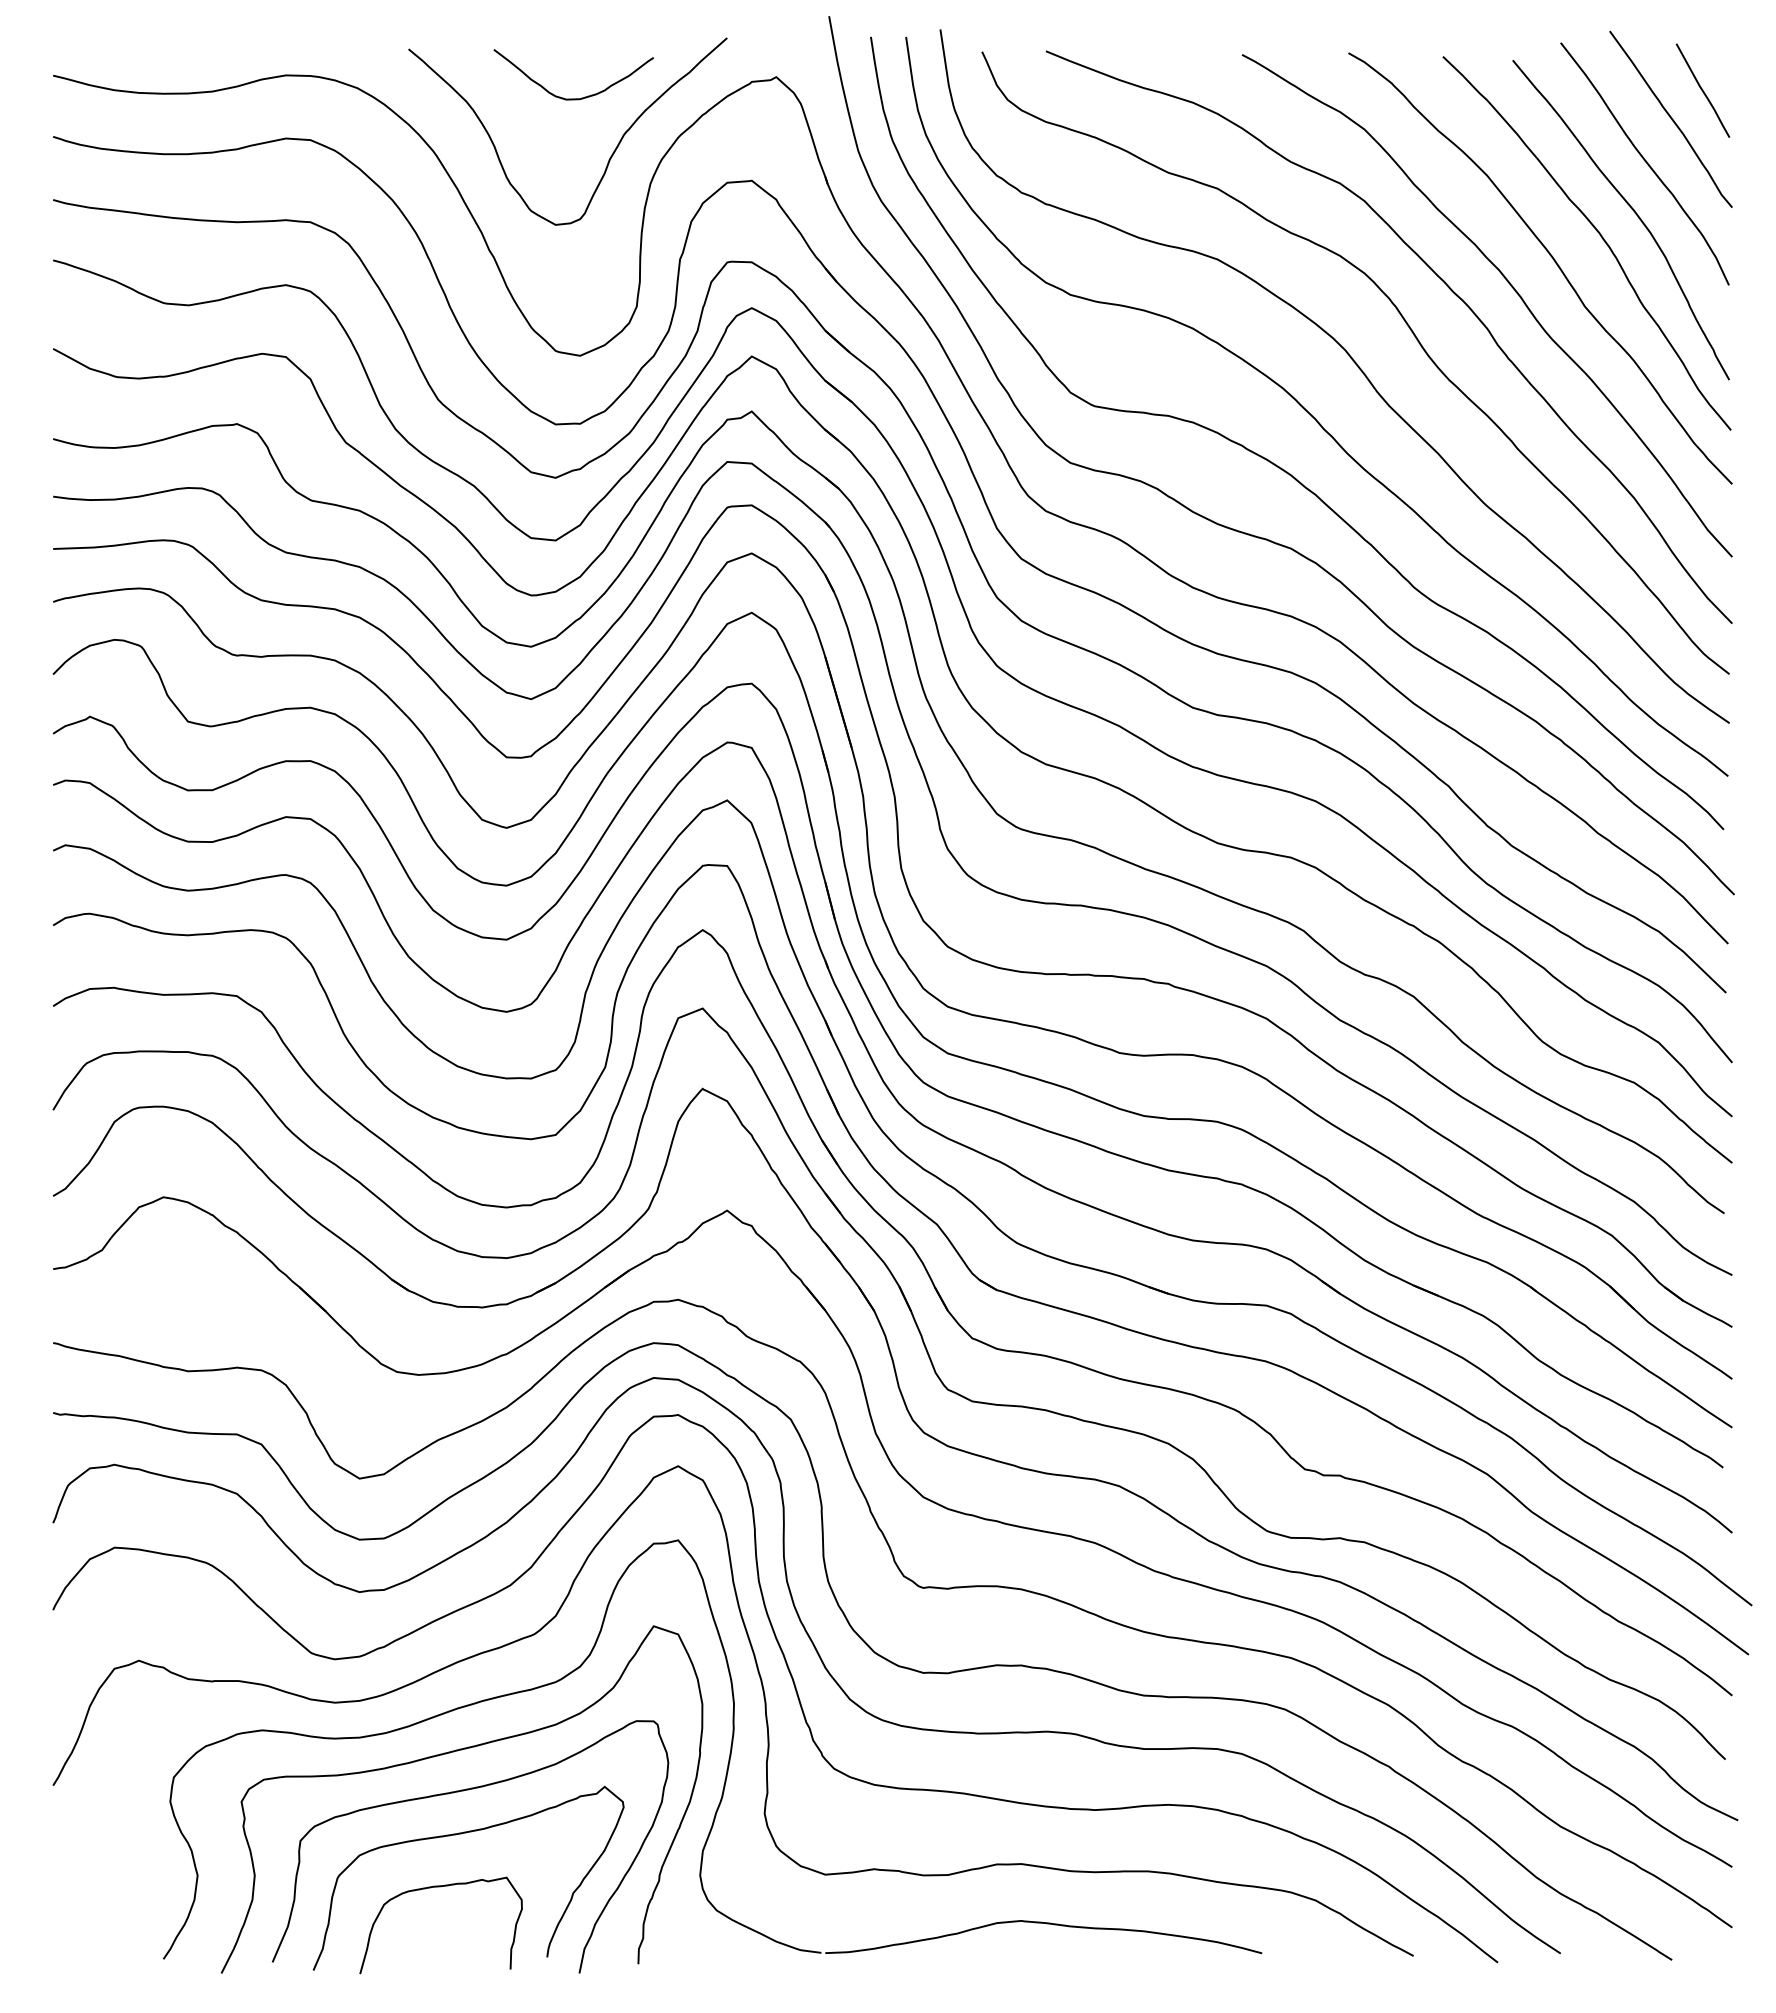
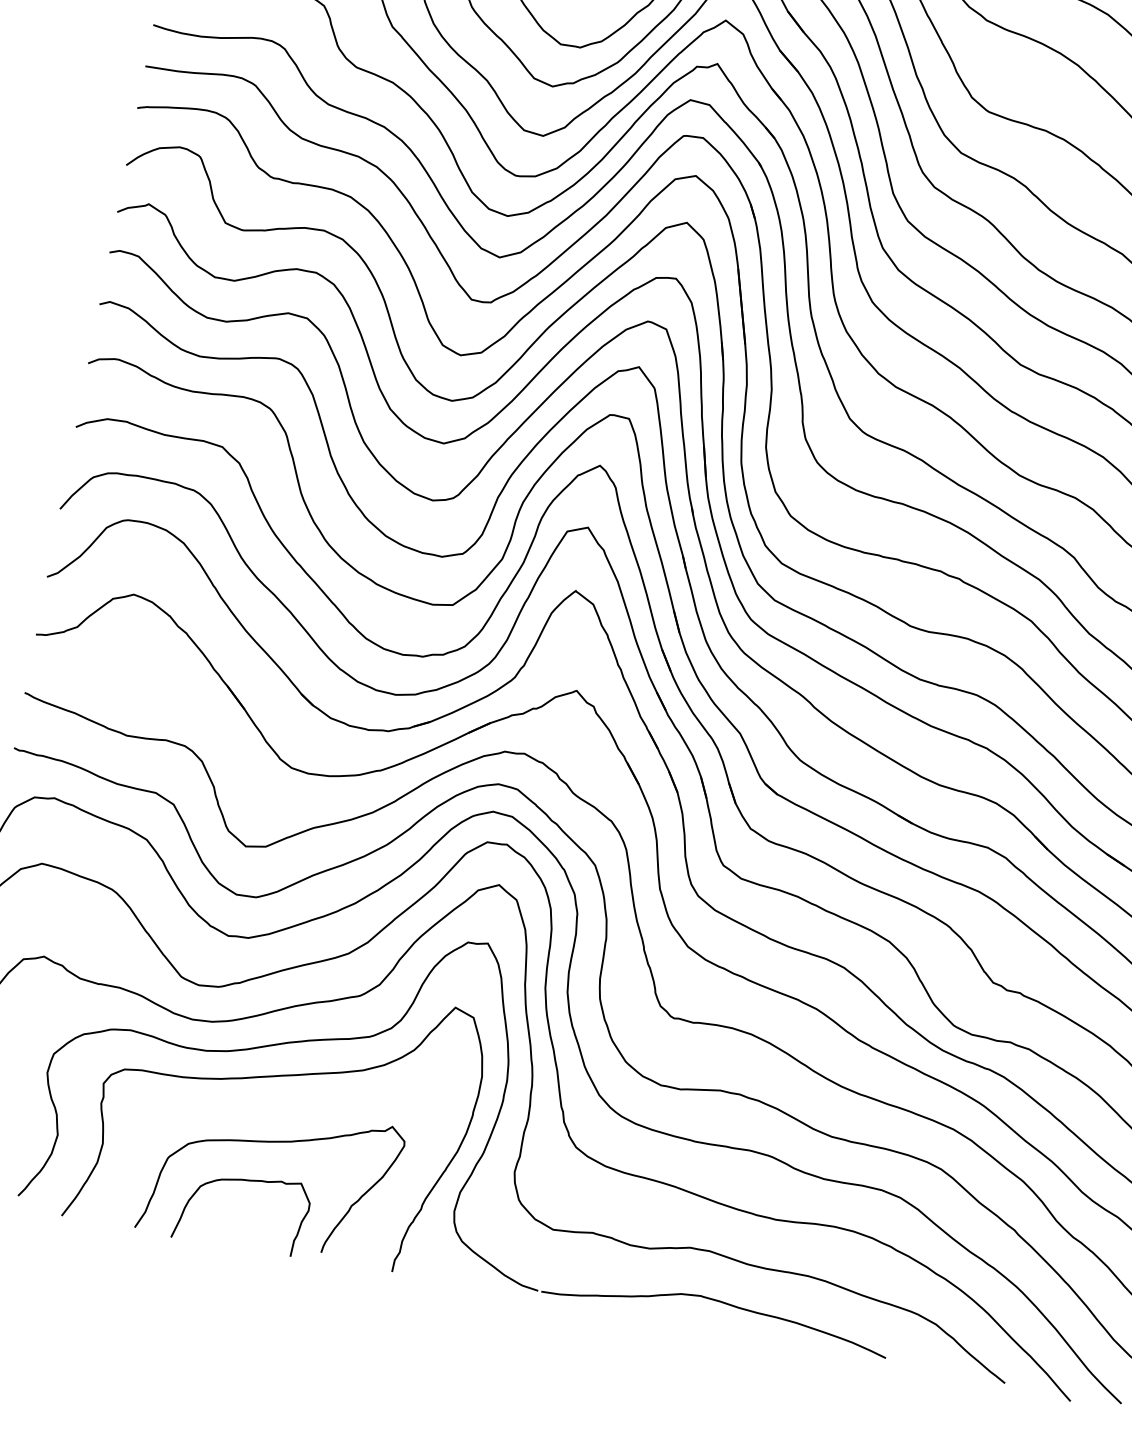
curve: (458, 1792) -> (276, 1109), removed

